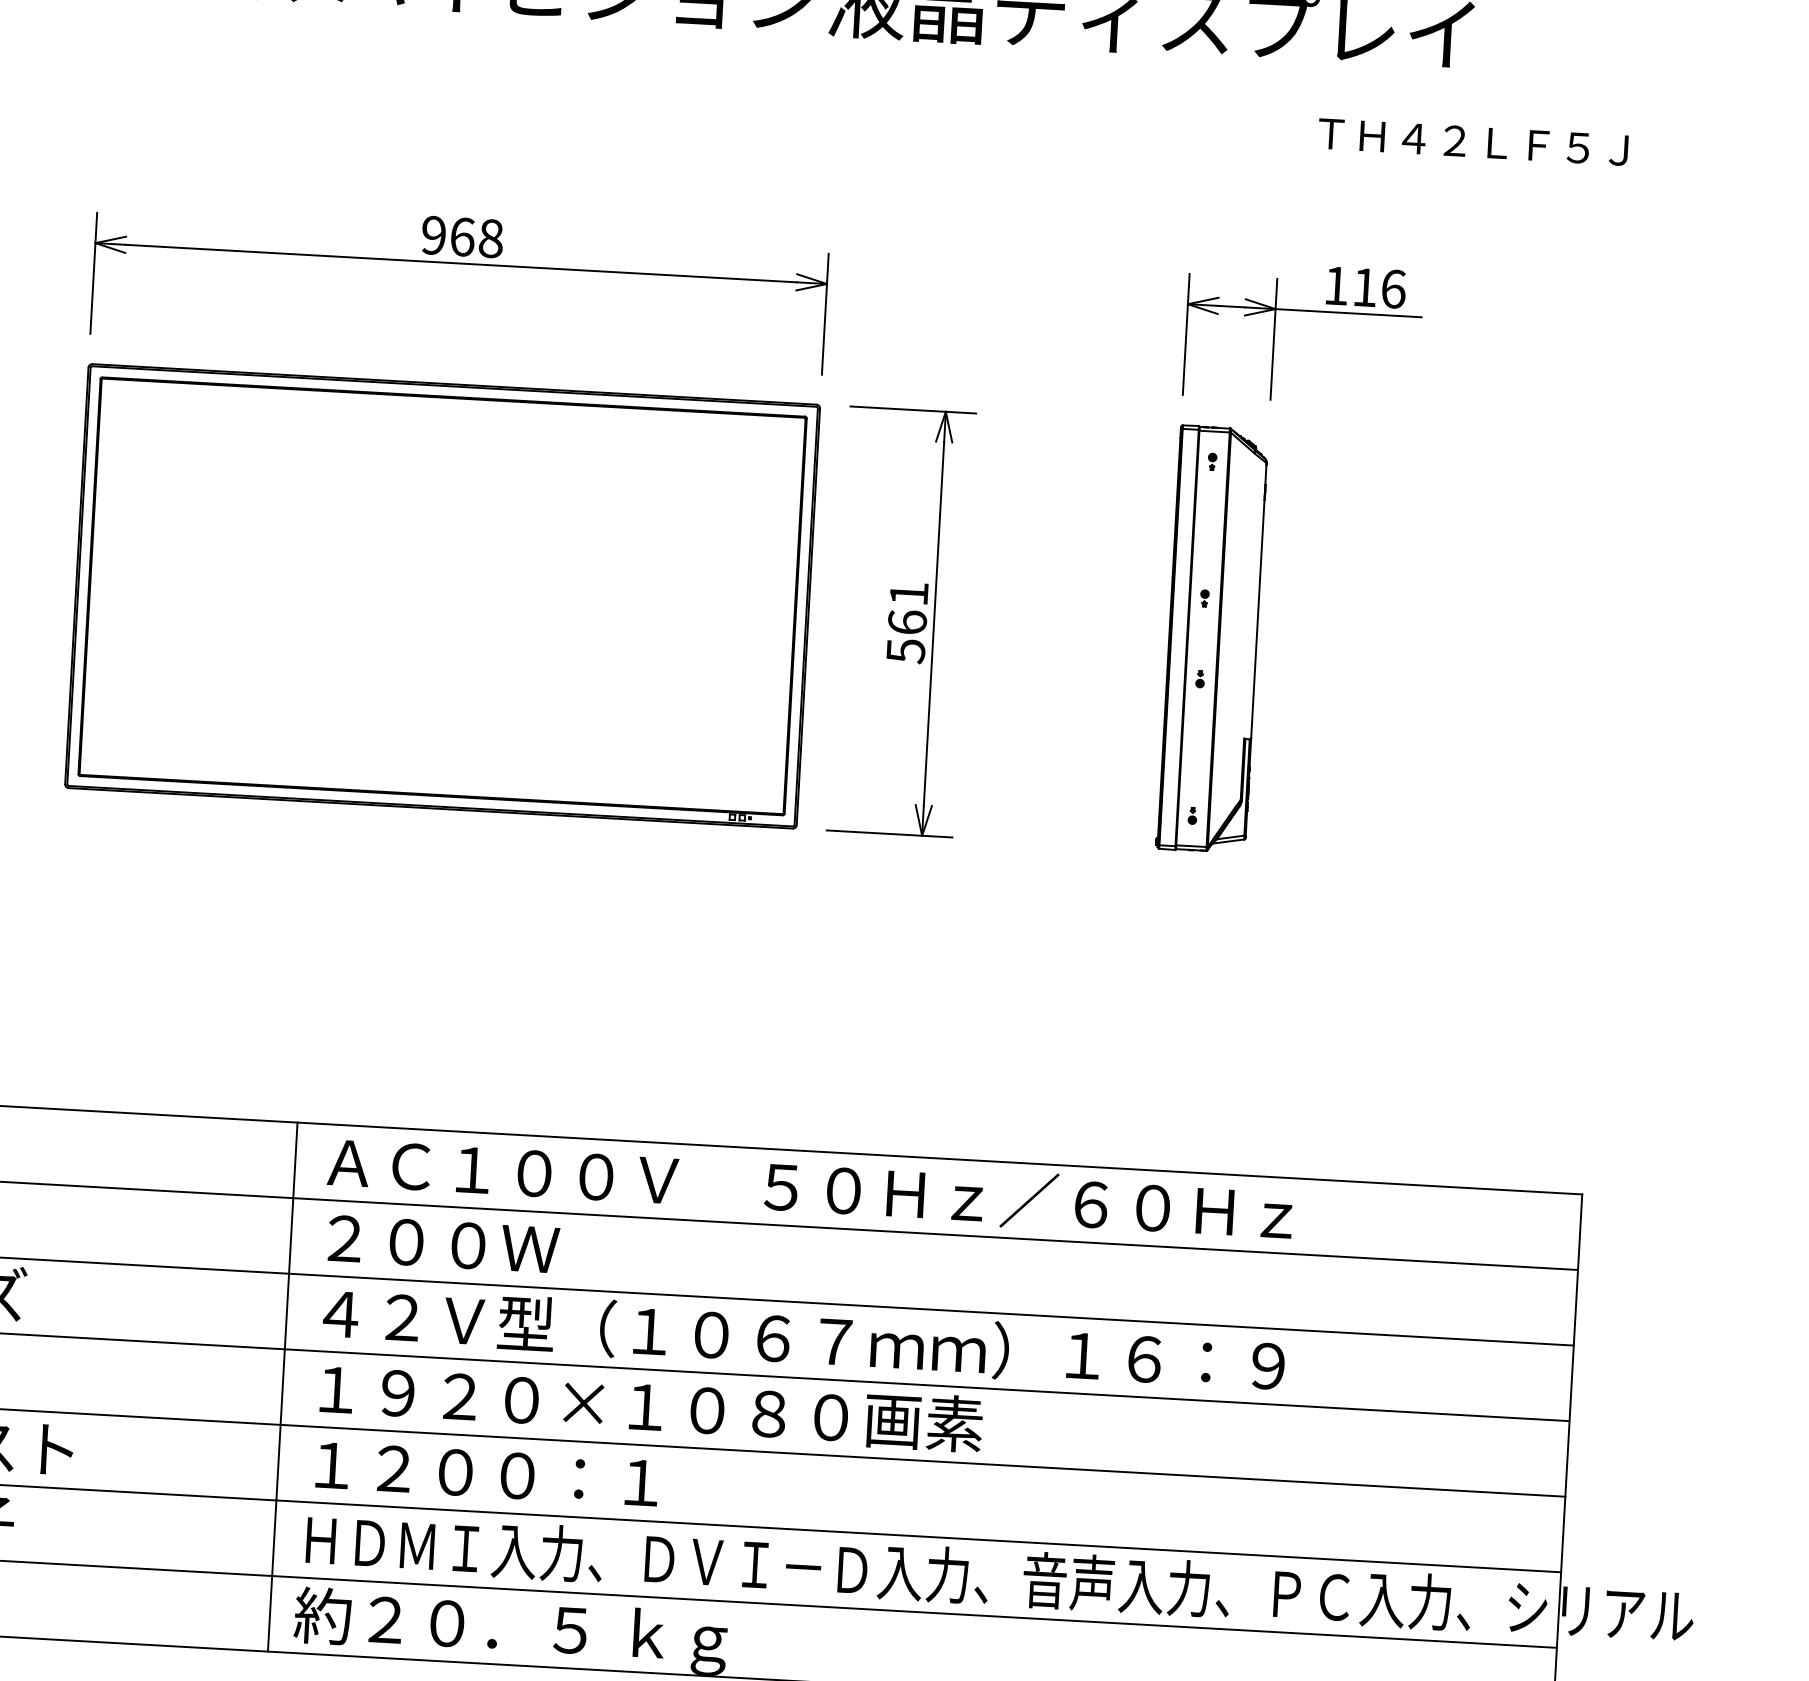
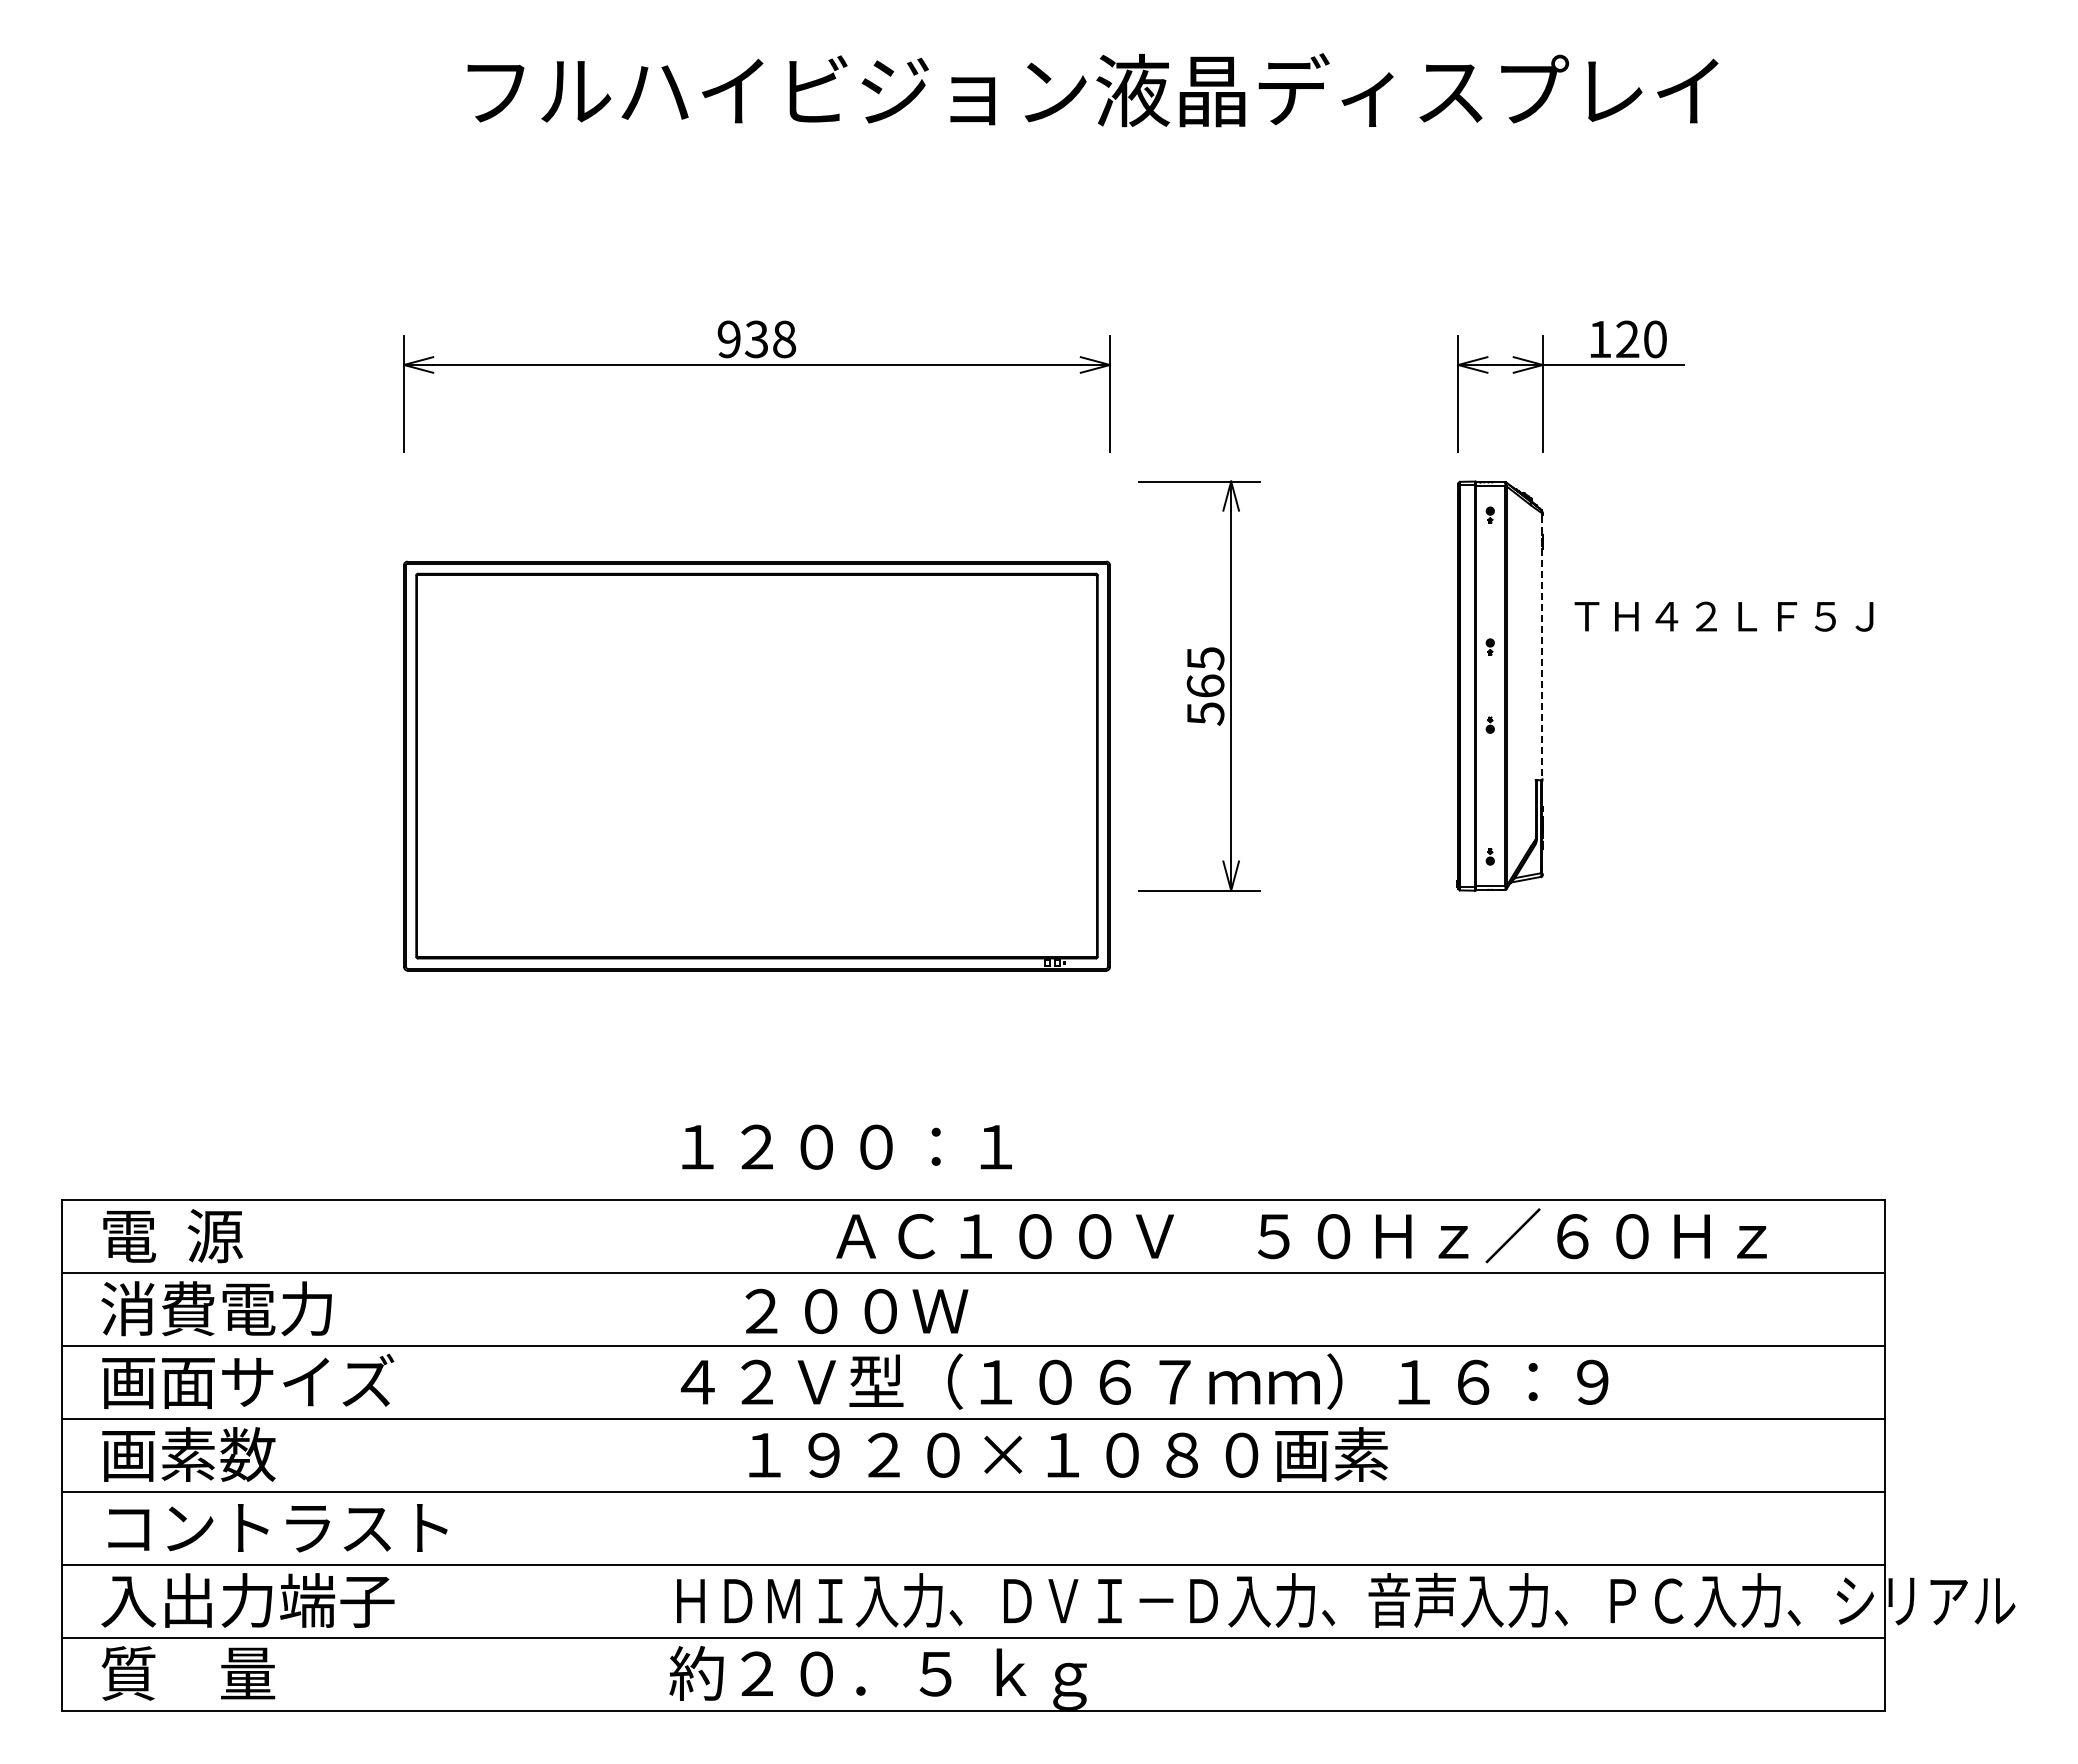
text: (1472, 141) -> (1723, 616), moved
text: (462, 237) -> (756, 339), 968 -> 938
text: (1379, 288) -> (1641, 339), 116 -> 120
text: (908, 593) -> (1205, 658), 561 -> 565
part: (442, 595) -> (756, 765), moved
line: (1258, 602) -> (1542, 648), solid -> dashed
text: (810, 1188) -> (1301, 1235), moved
text: (443, 1243) -> (856, 1310), moved
line: (282, 1387) -> (645, 1455), removed
text: (651, 1406) -> (1068, 1454), moved
text: (486, 1473) -> (846, 1146), moved

